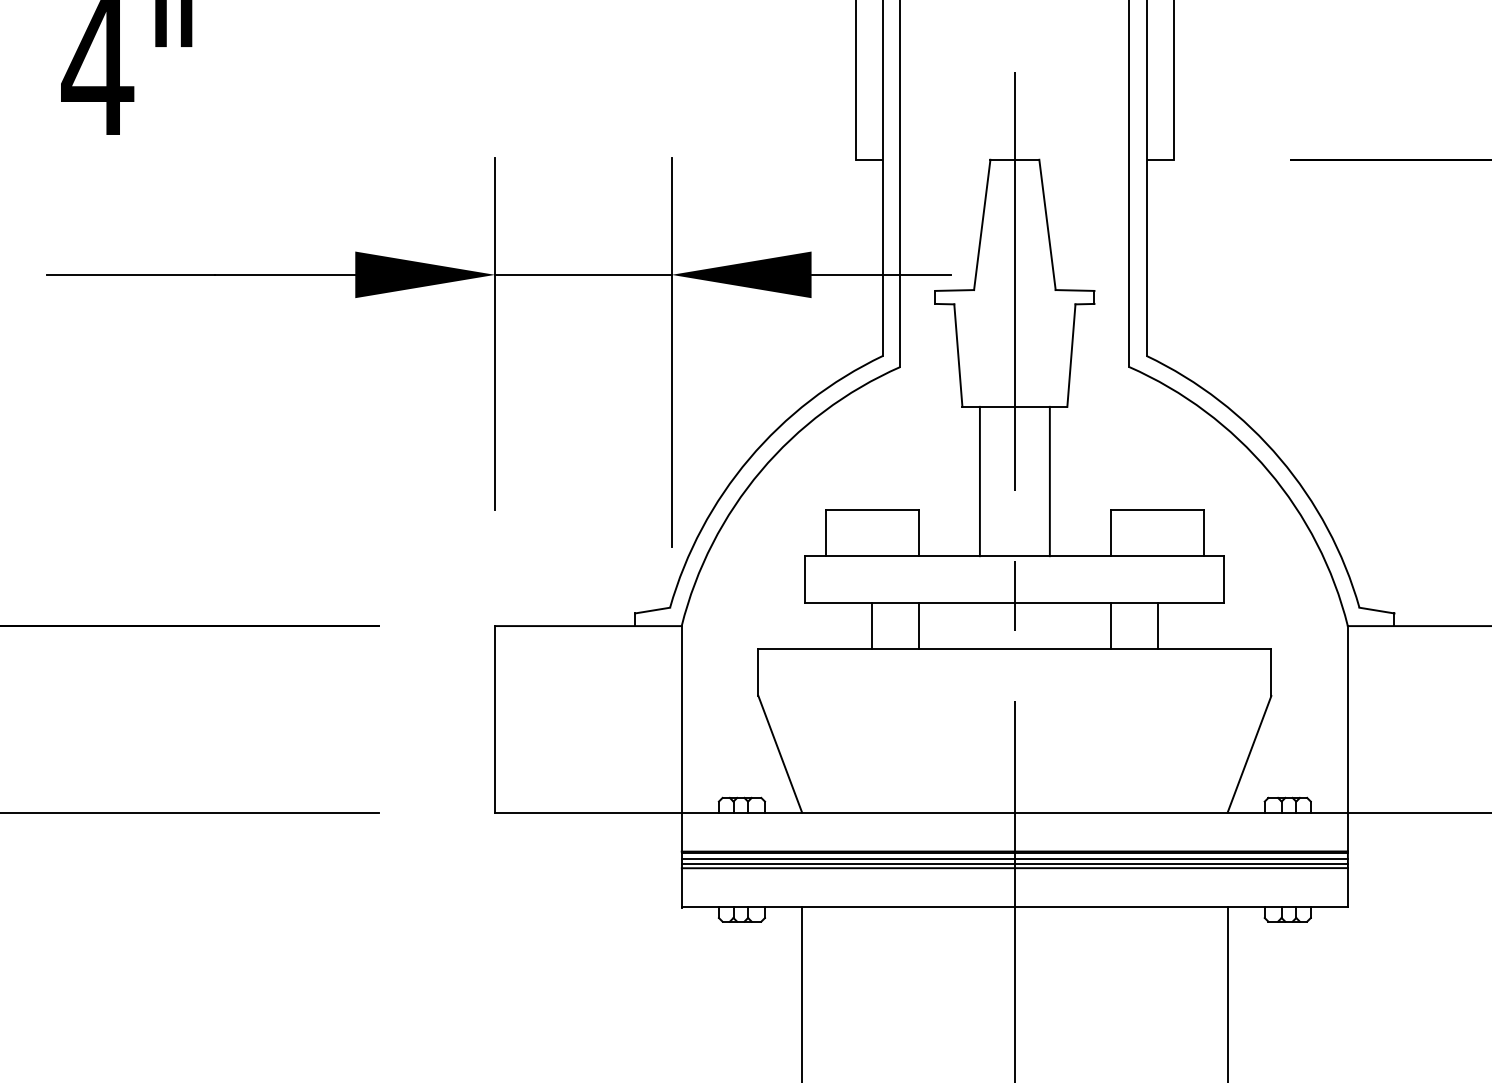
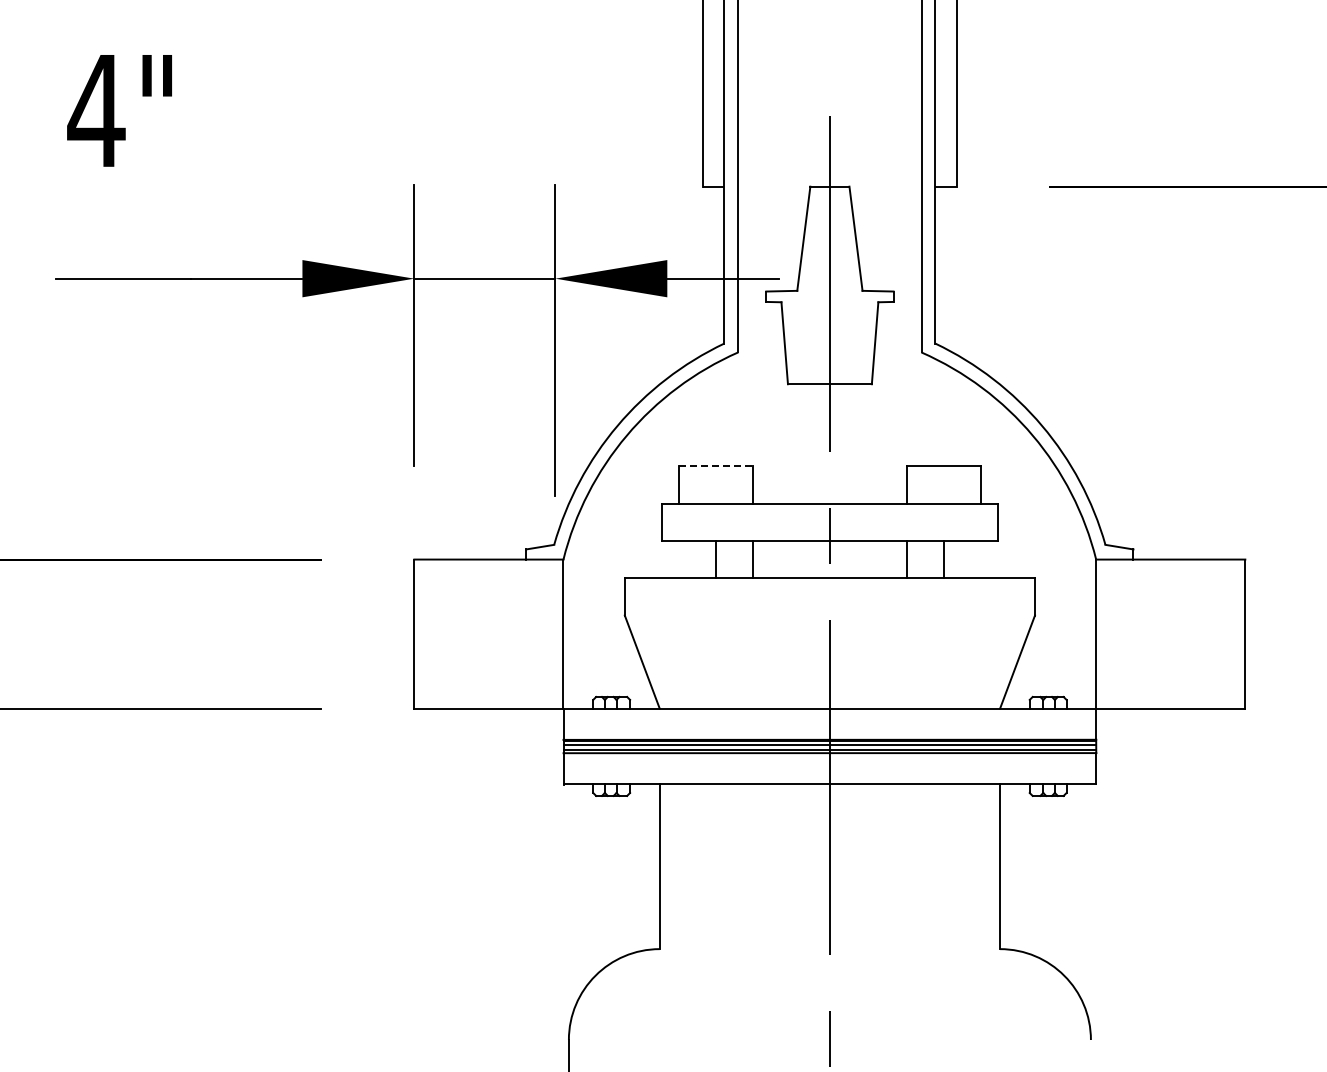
line: (979, 480) -> (801, 443), removed
line: (1049, 480) -> (857, 443), removed
line: (873, 509) -> (716, 466), solid -> dashed

